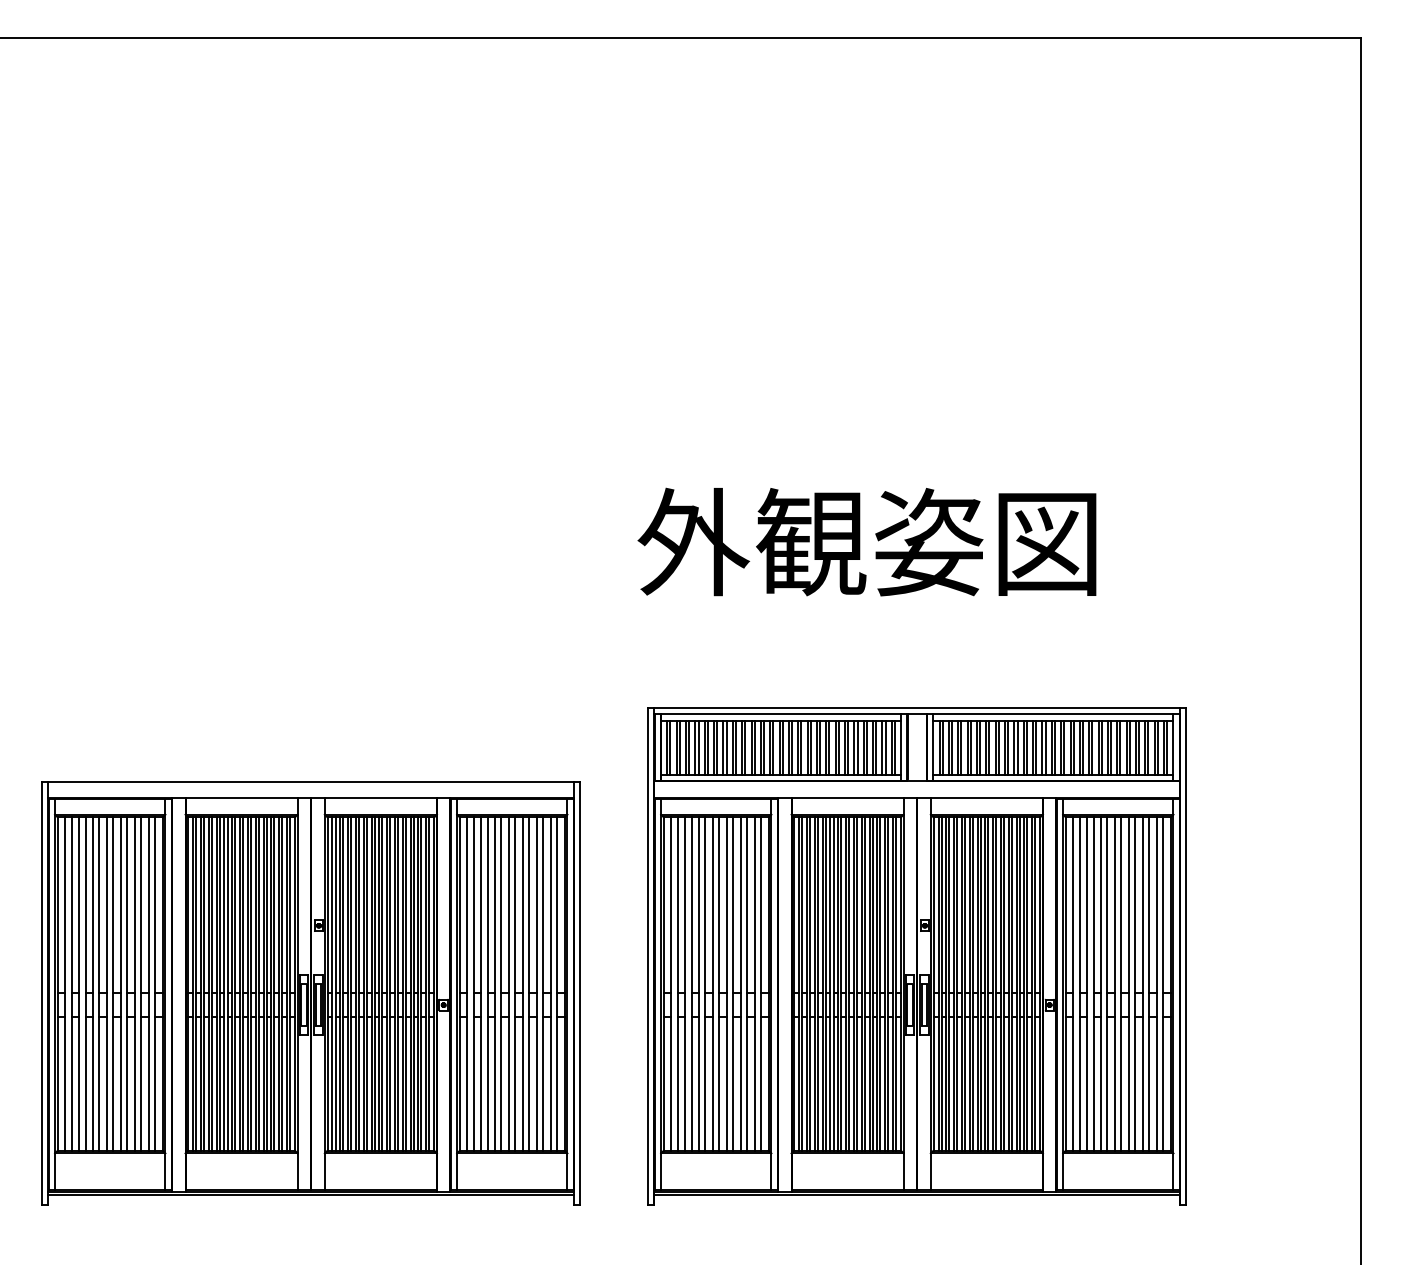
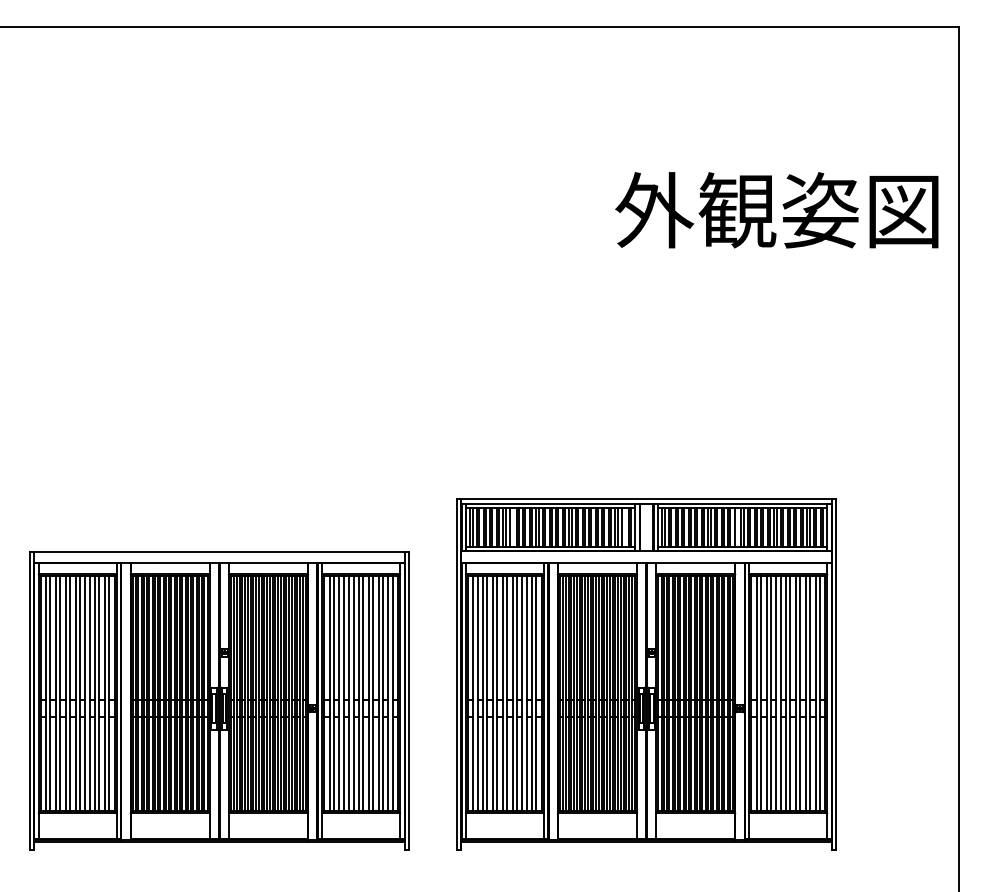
text: (866, 541) -> (776, 209), moved
line: (726, 747) -> (512, 527), removed
line: (885, 747) -> (624, 527), removed
line: (1045, 747) -> (736, 527), removed

